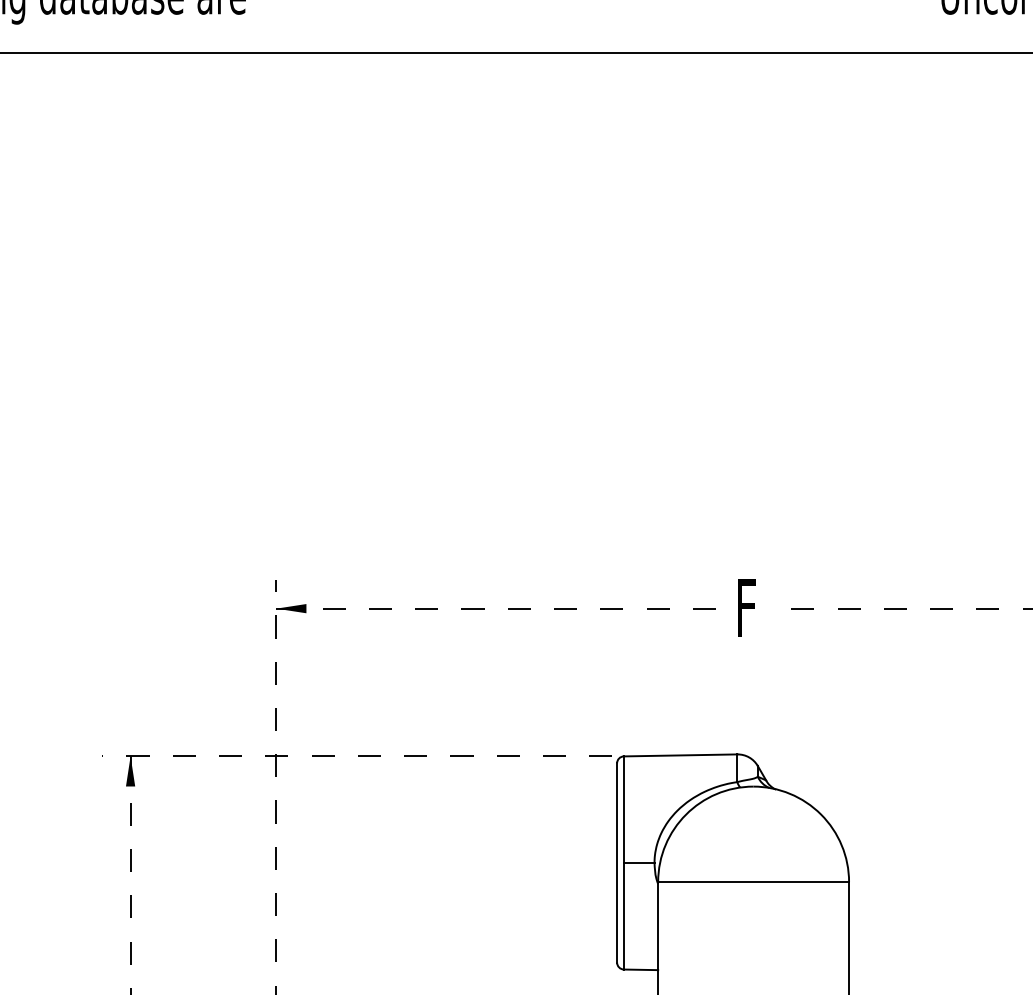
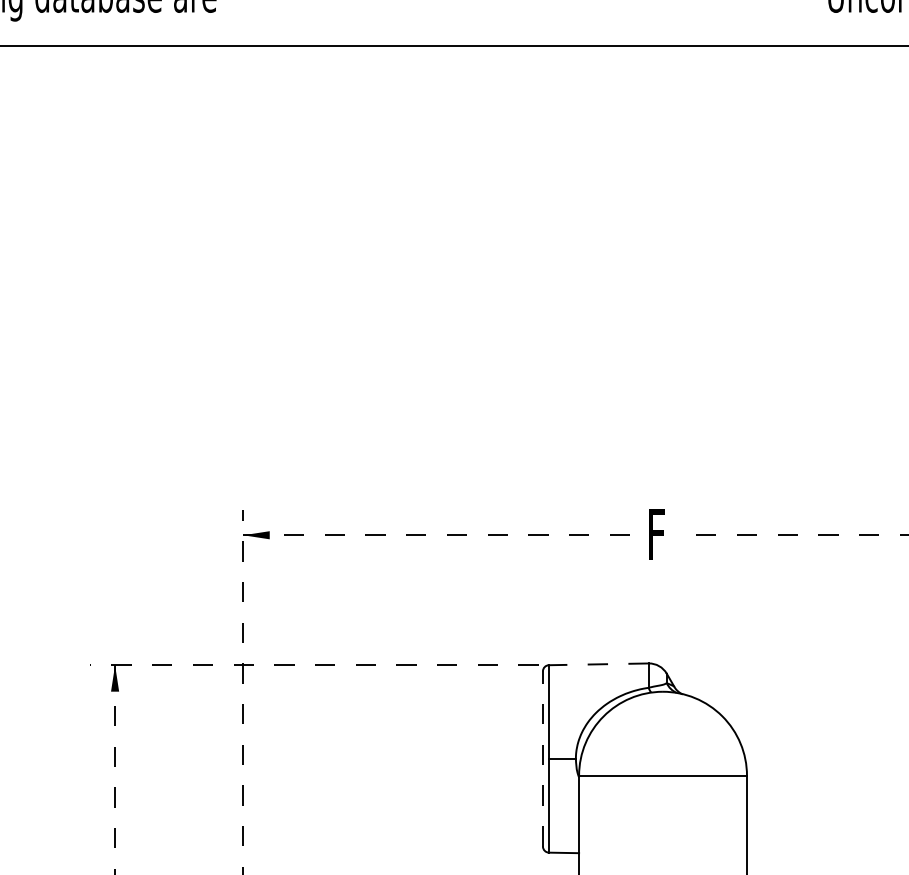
line: (680, 755) -> (598, 664), solid -> dashed
line: (617, 862) -> (543, 758), solid -> dashed

